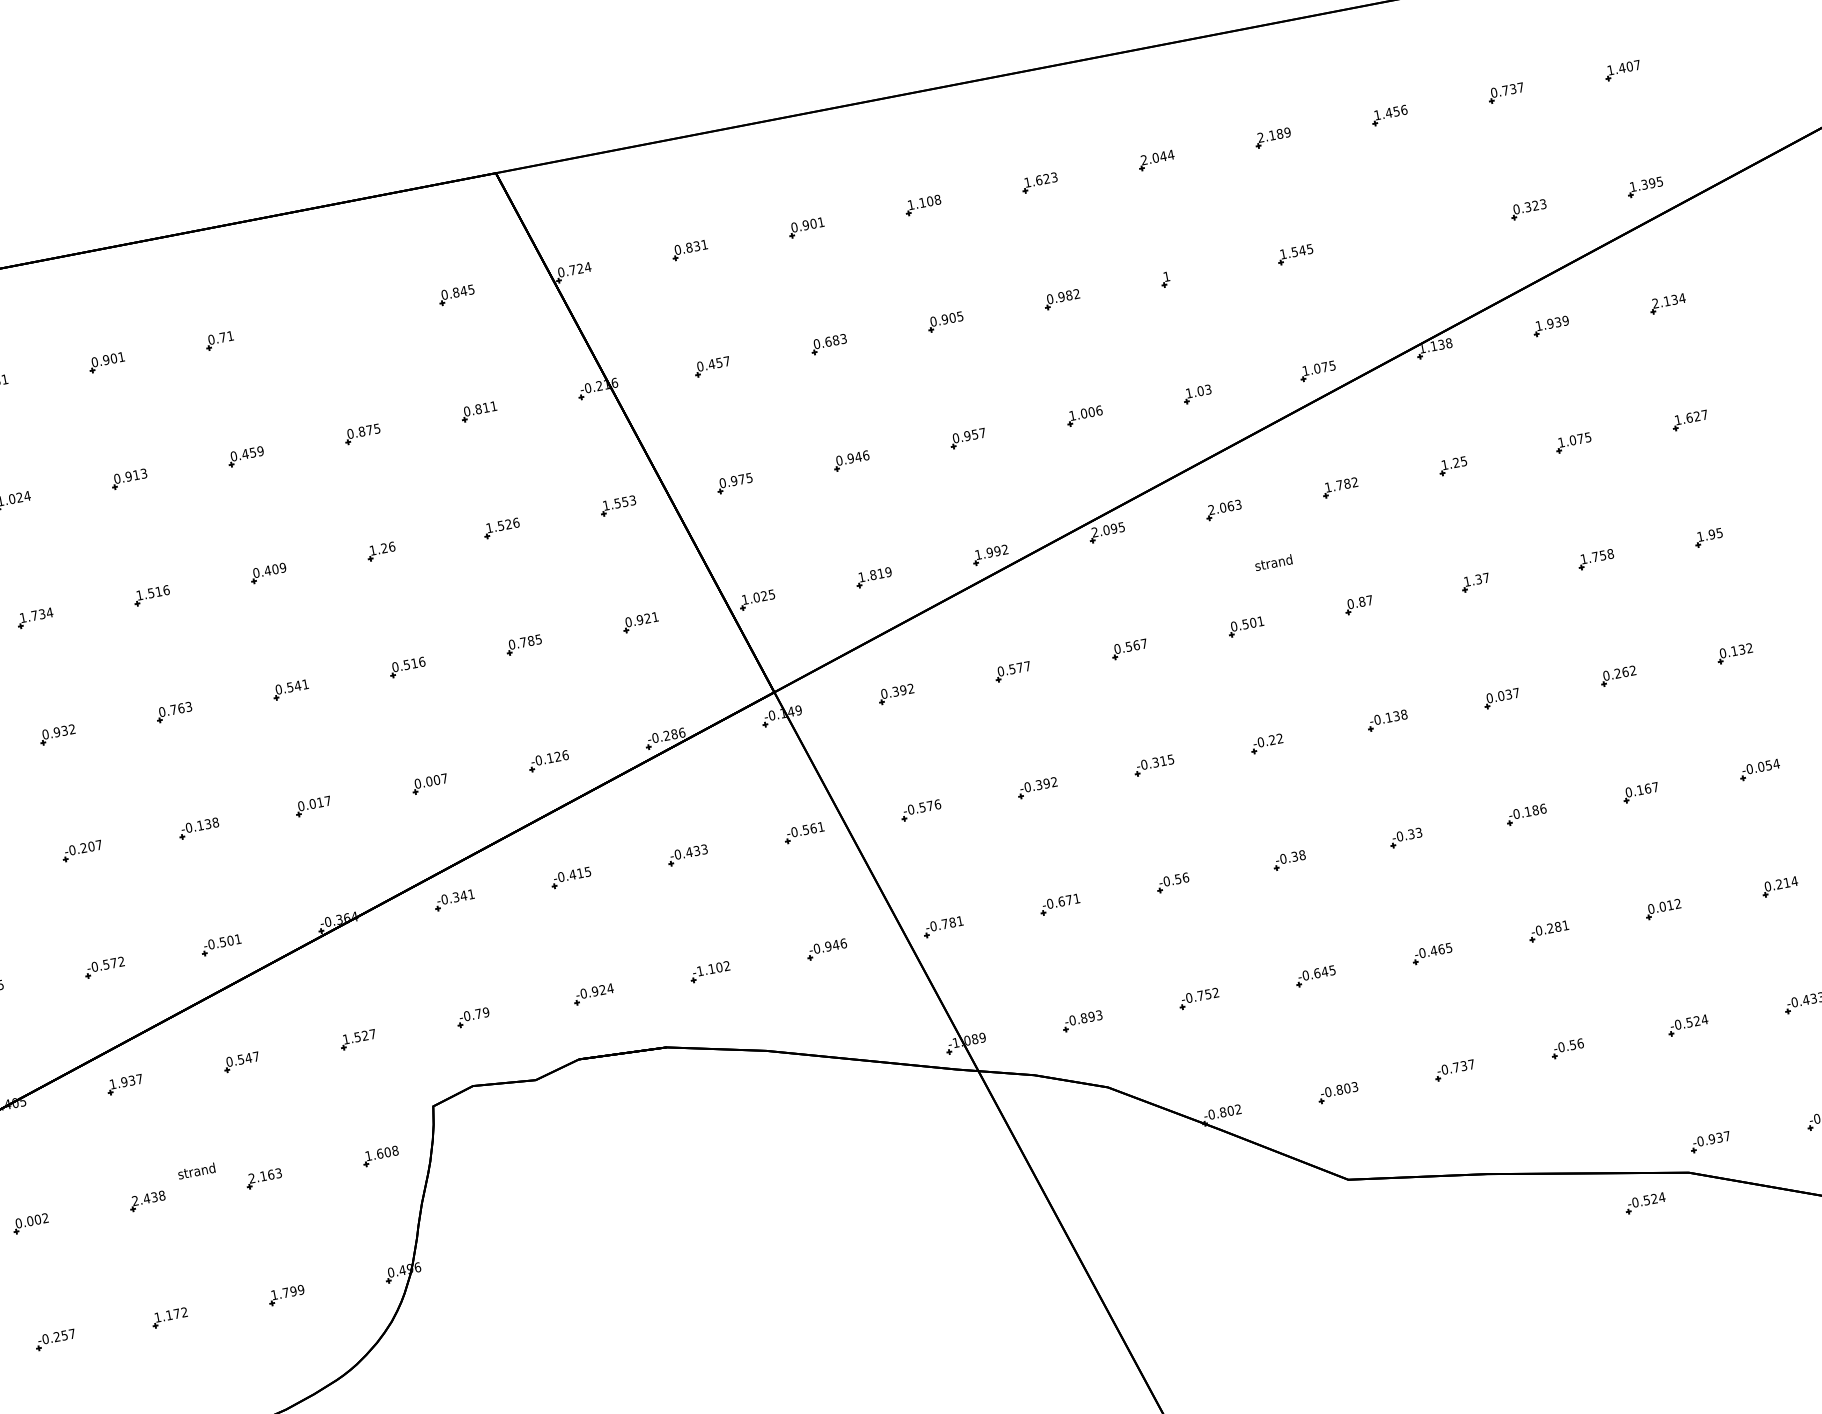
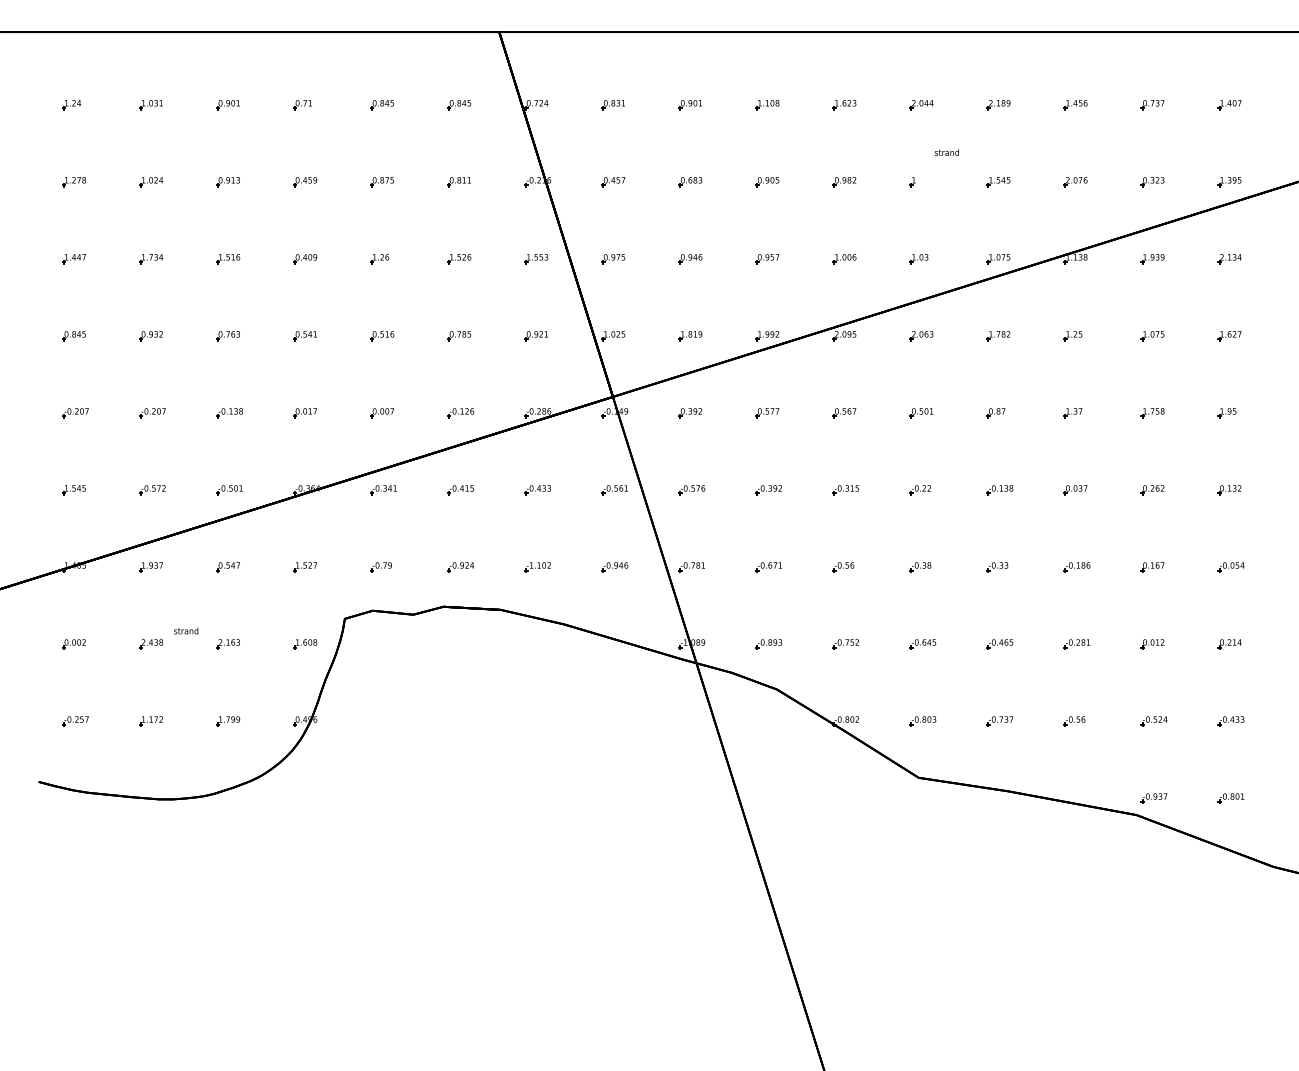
part: (1412, 232) -> (1075, 182), added
part: (339, 318) -> (381, 105), added
text: (1273, 562) -> (946, 152), moved
part: (1644, 1203) -> (1104, 829), removed

